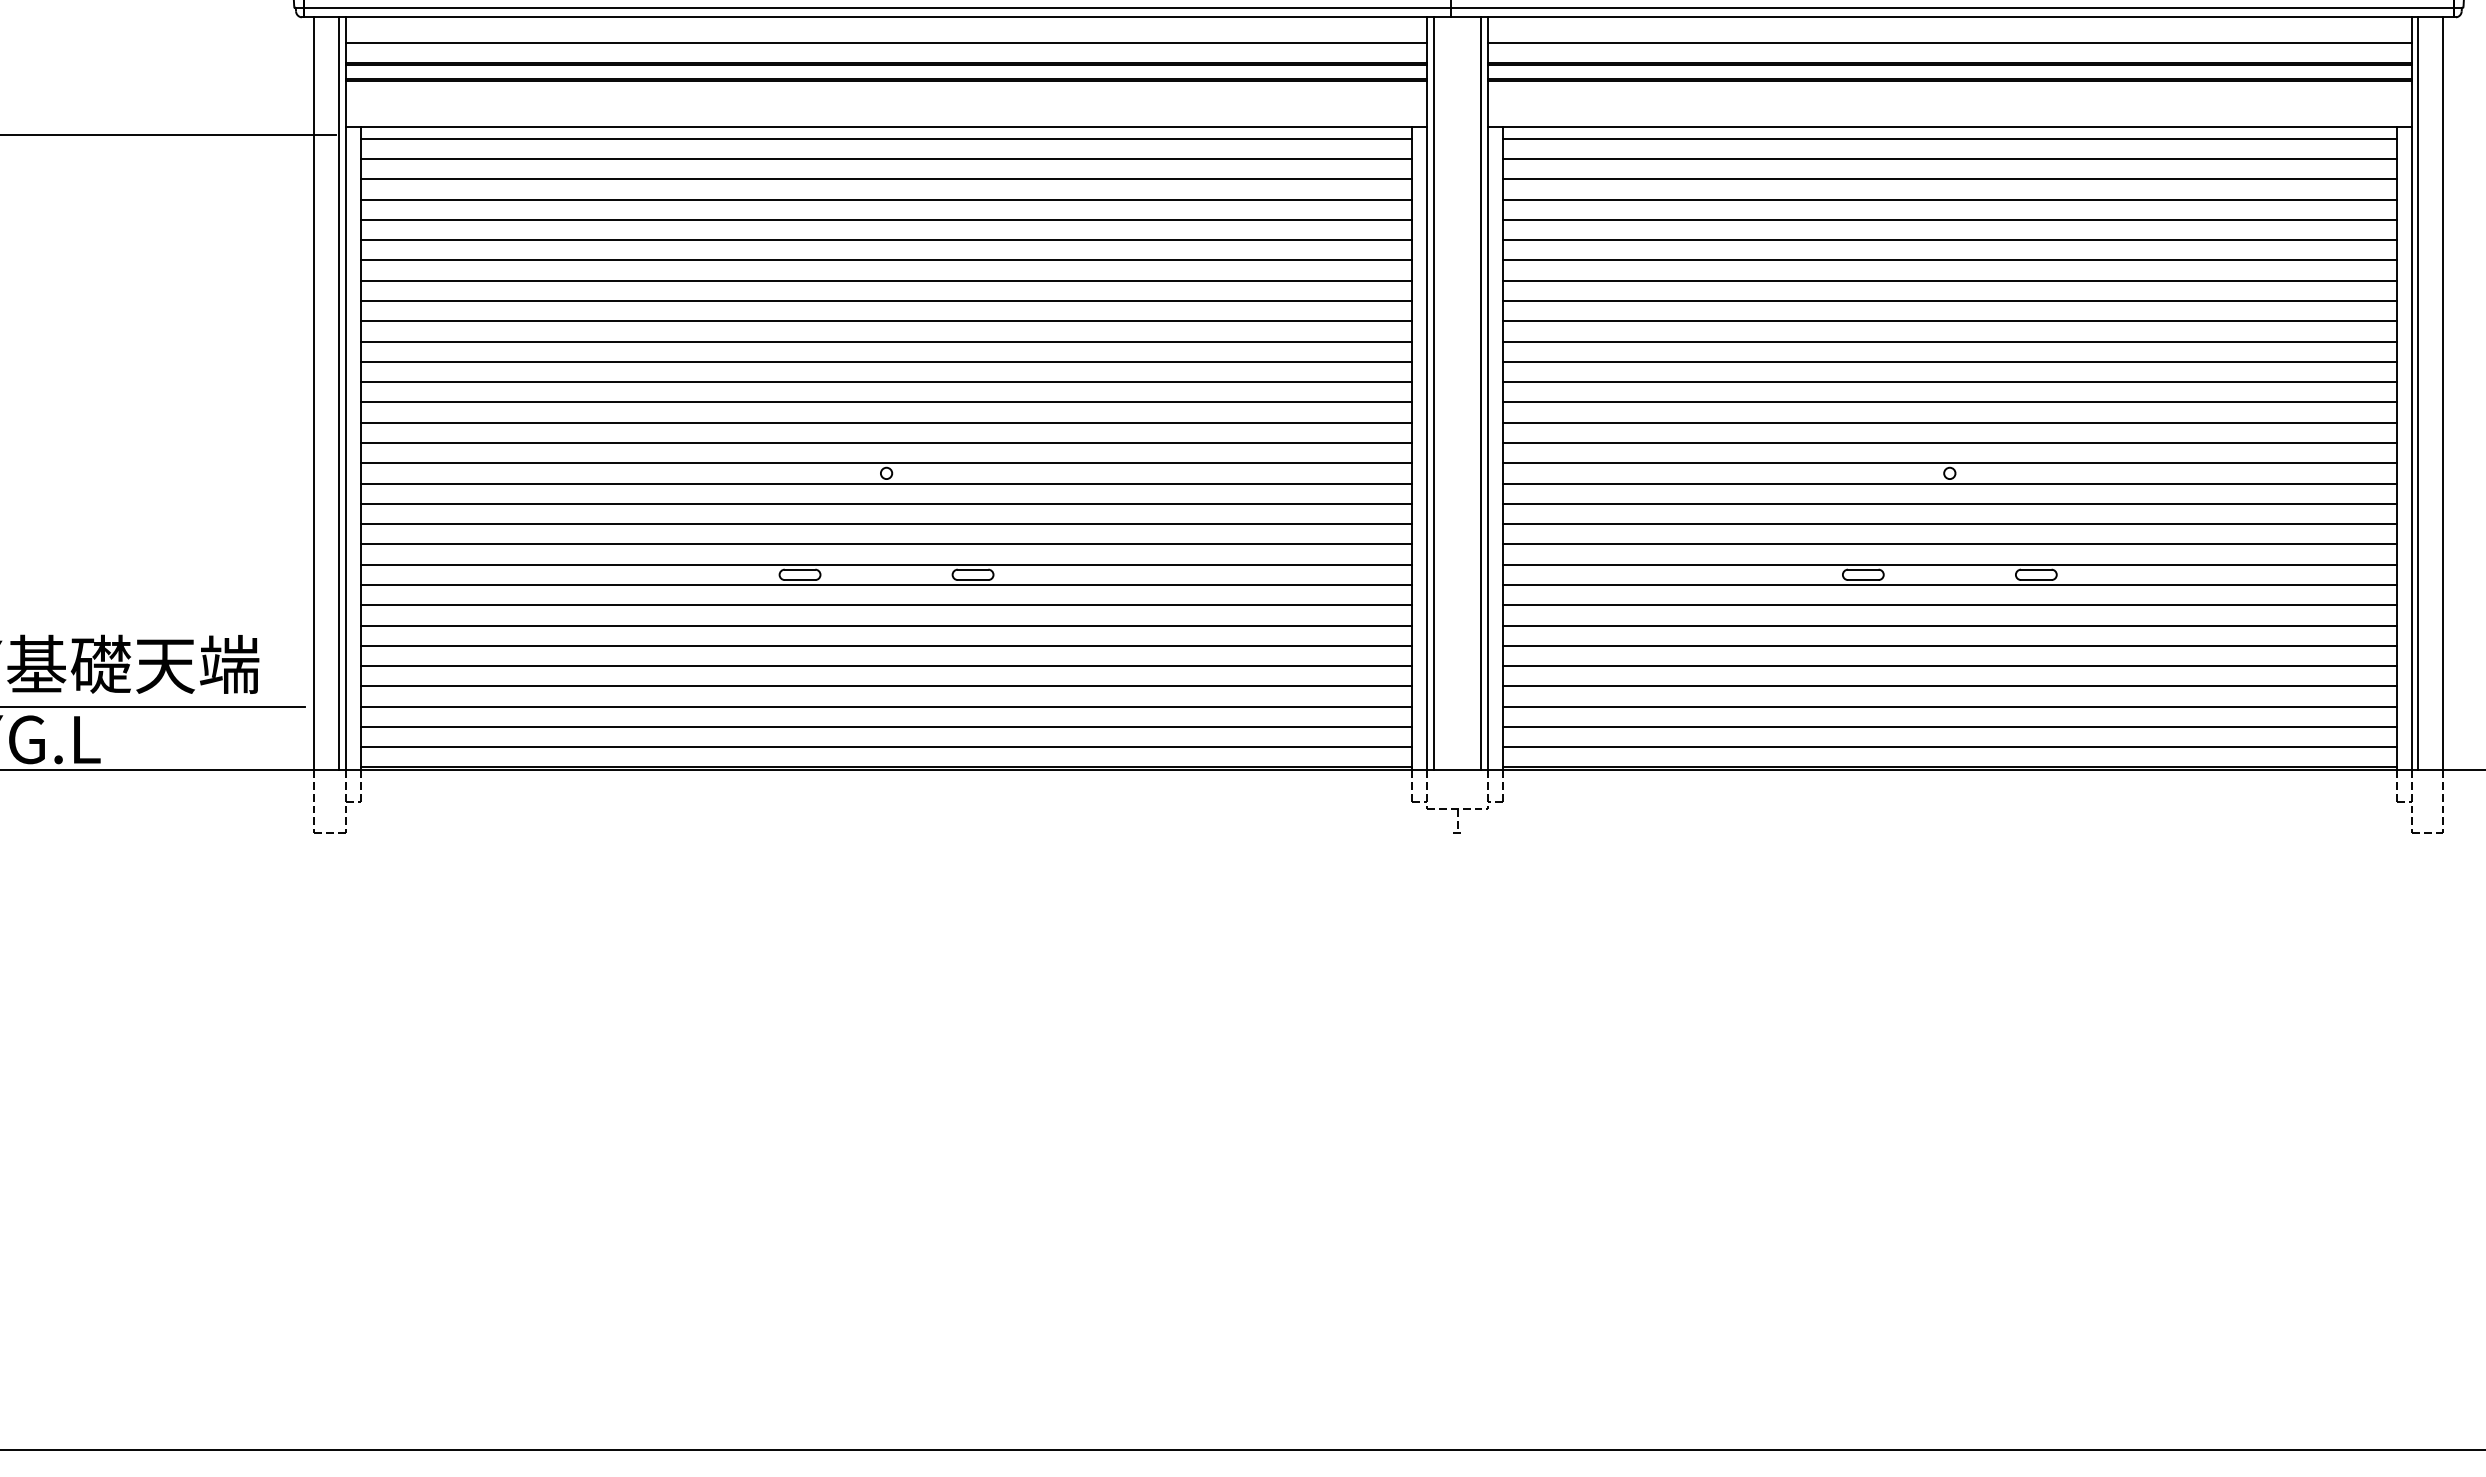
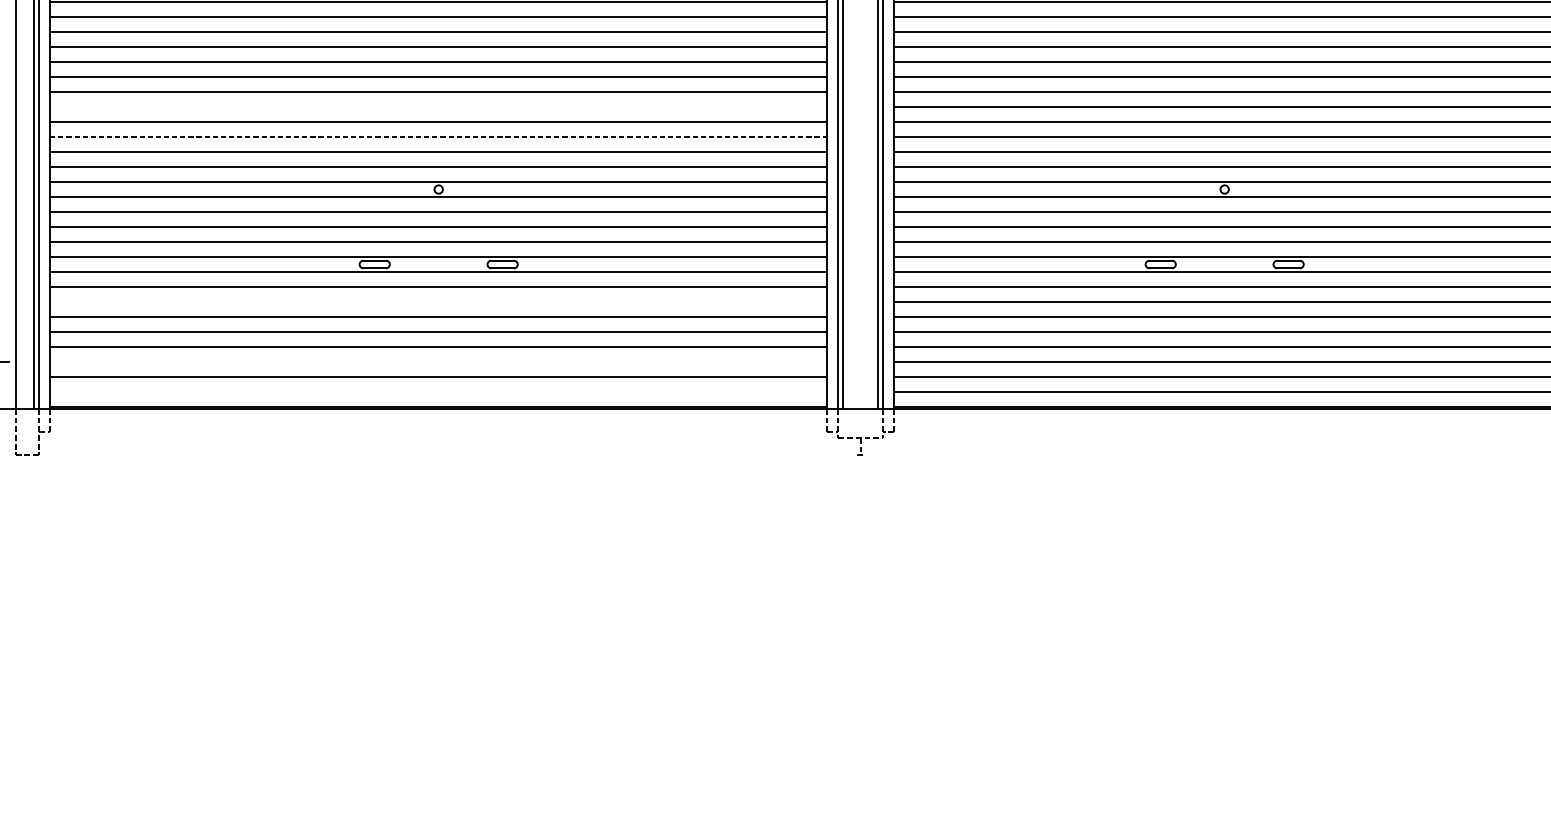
line: (886, 361) -> (438, 106), removed
line: (886, 402) -> (438, 137), solid -> dashed
line: (886, 625) -> (438, 301), removed
line: (886, 706) -> (438, 361), removed
line: (886, 747) -> (438, 392), removed

